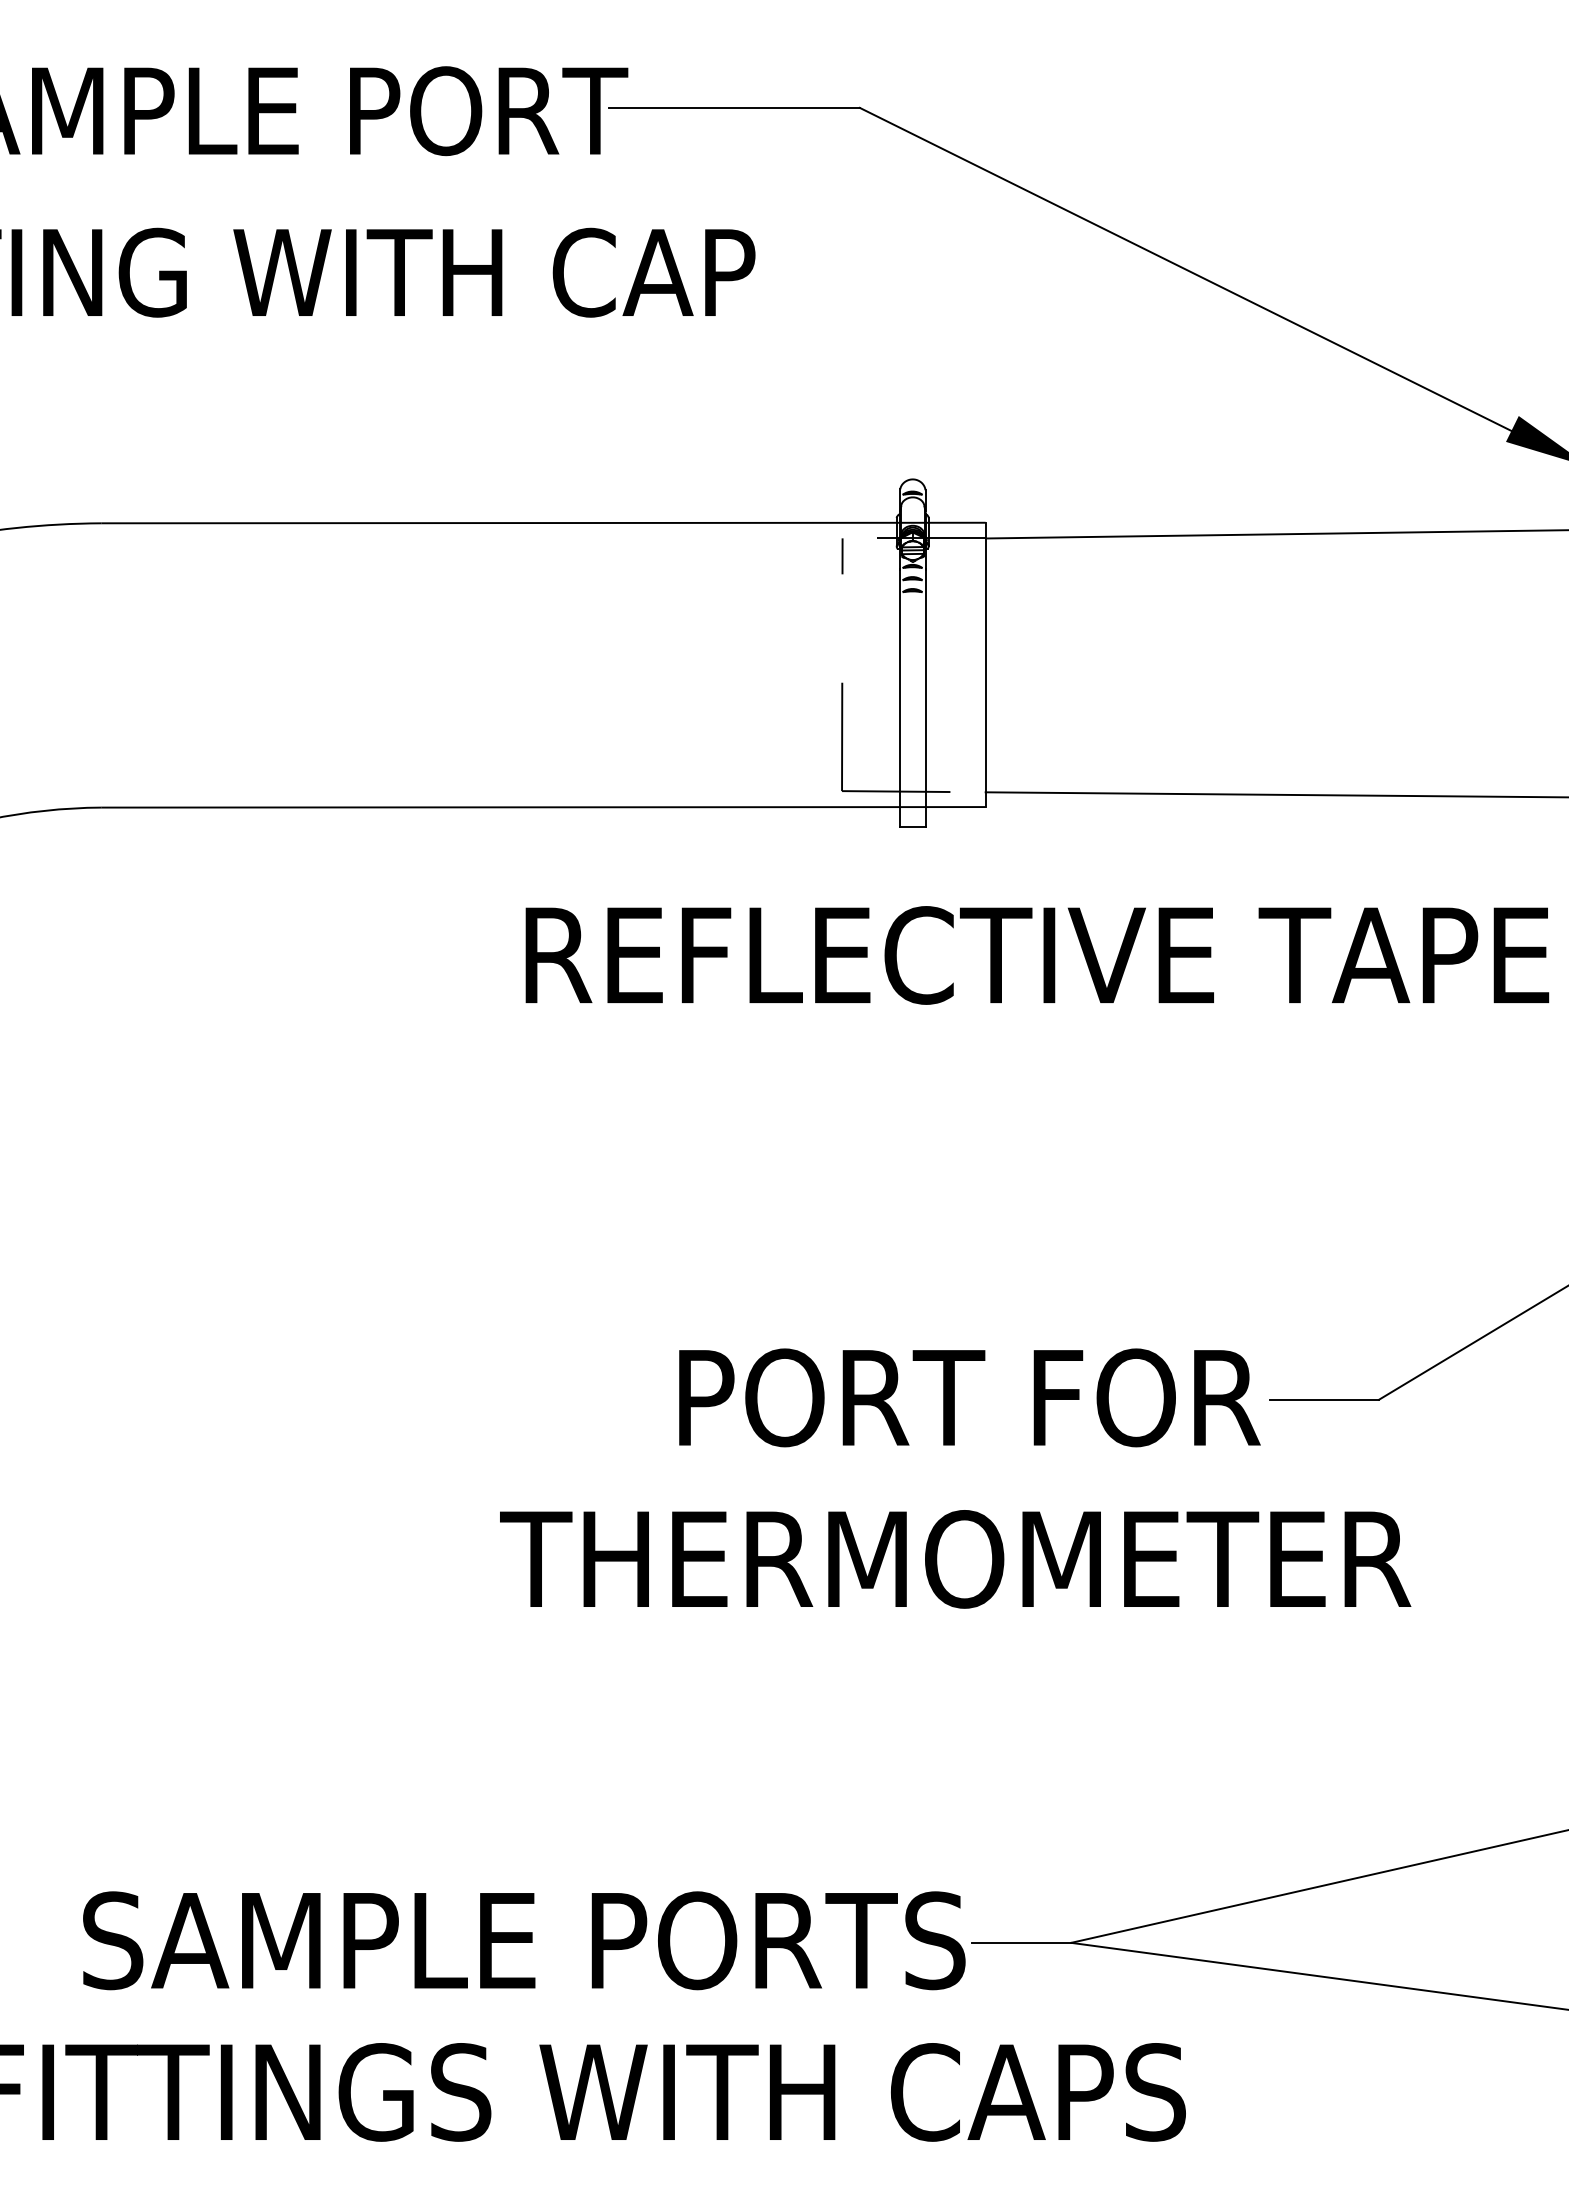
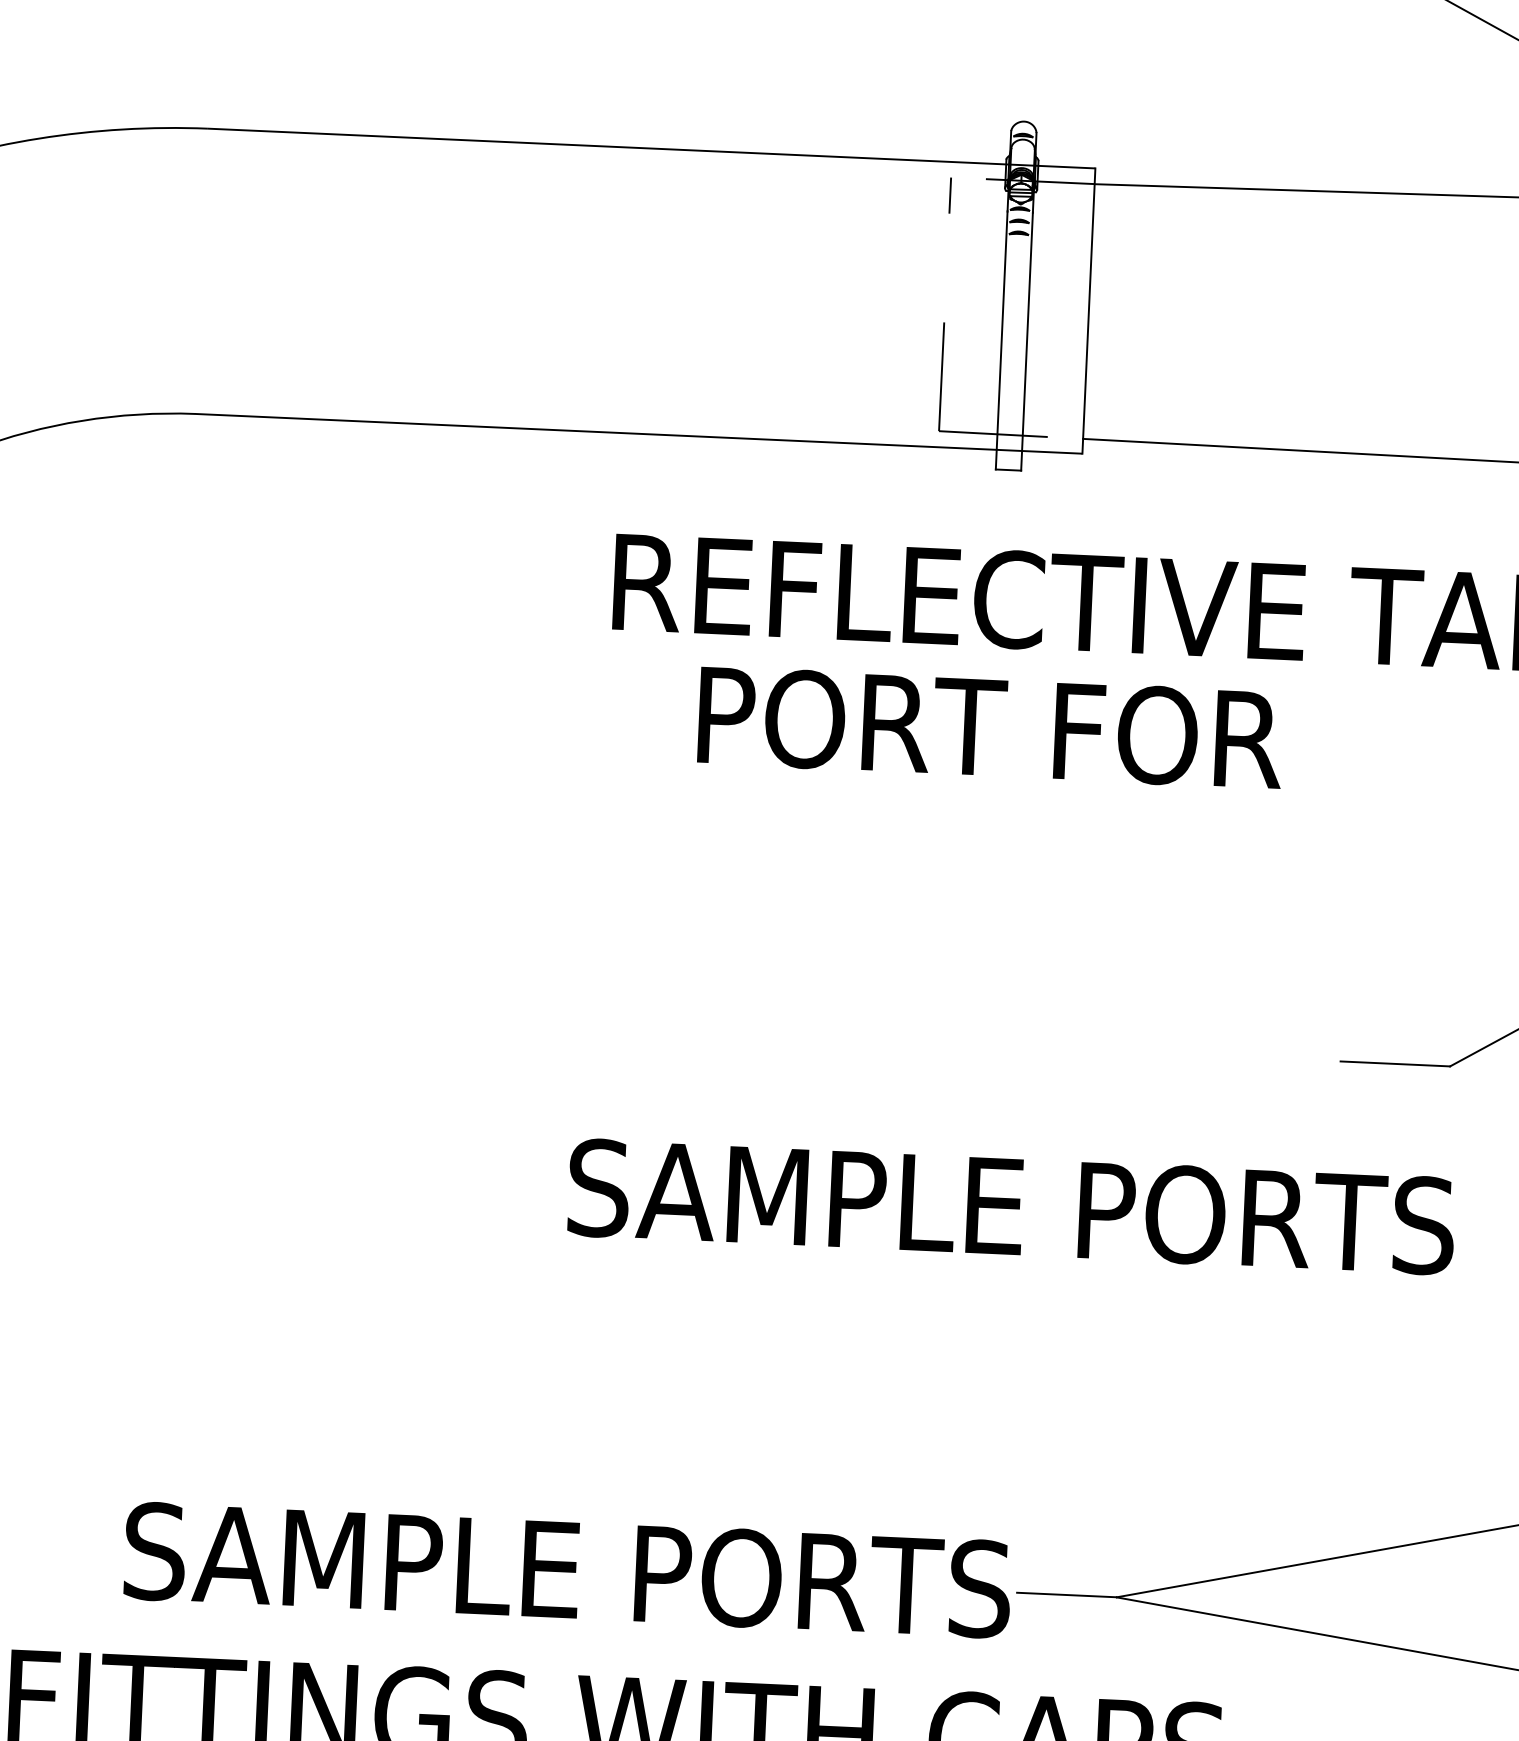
text: (969, 1397) -> (990, 727), moved
text: (955, 1559) -> (1017, 1207), THERMOMETER -> SAMPLE PORTS

